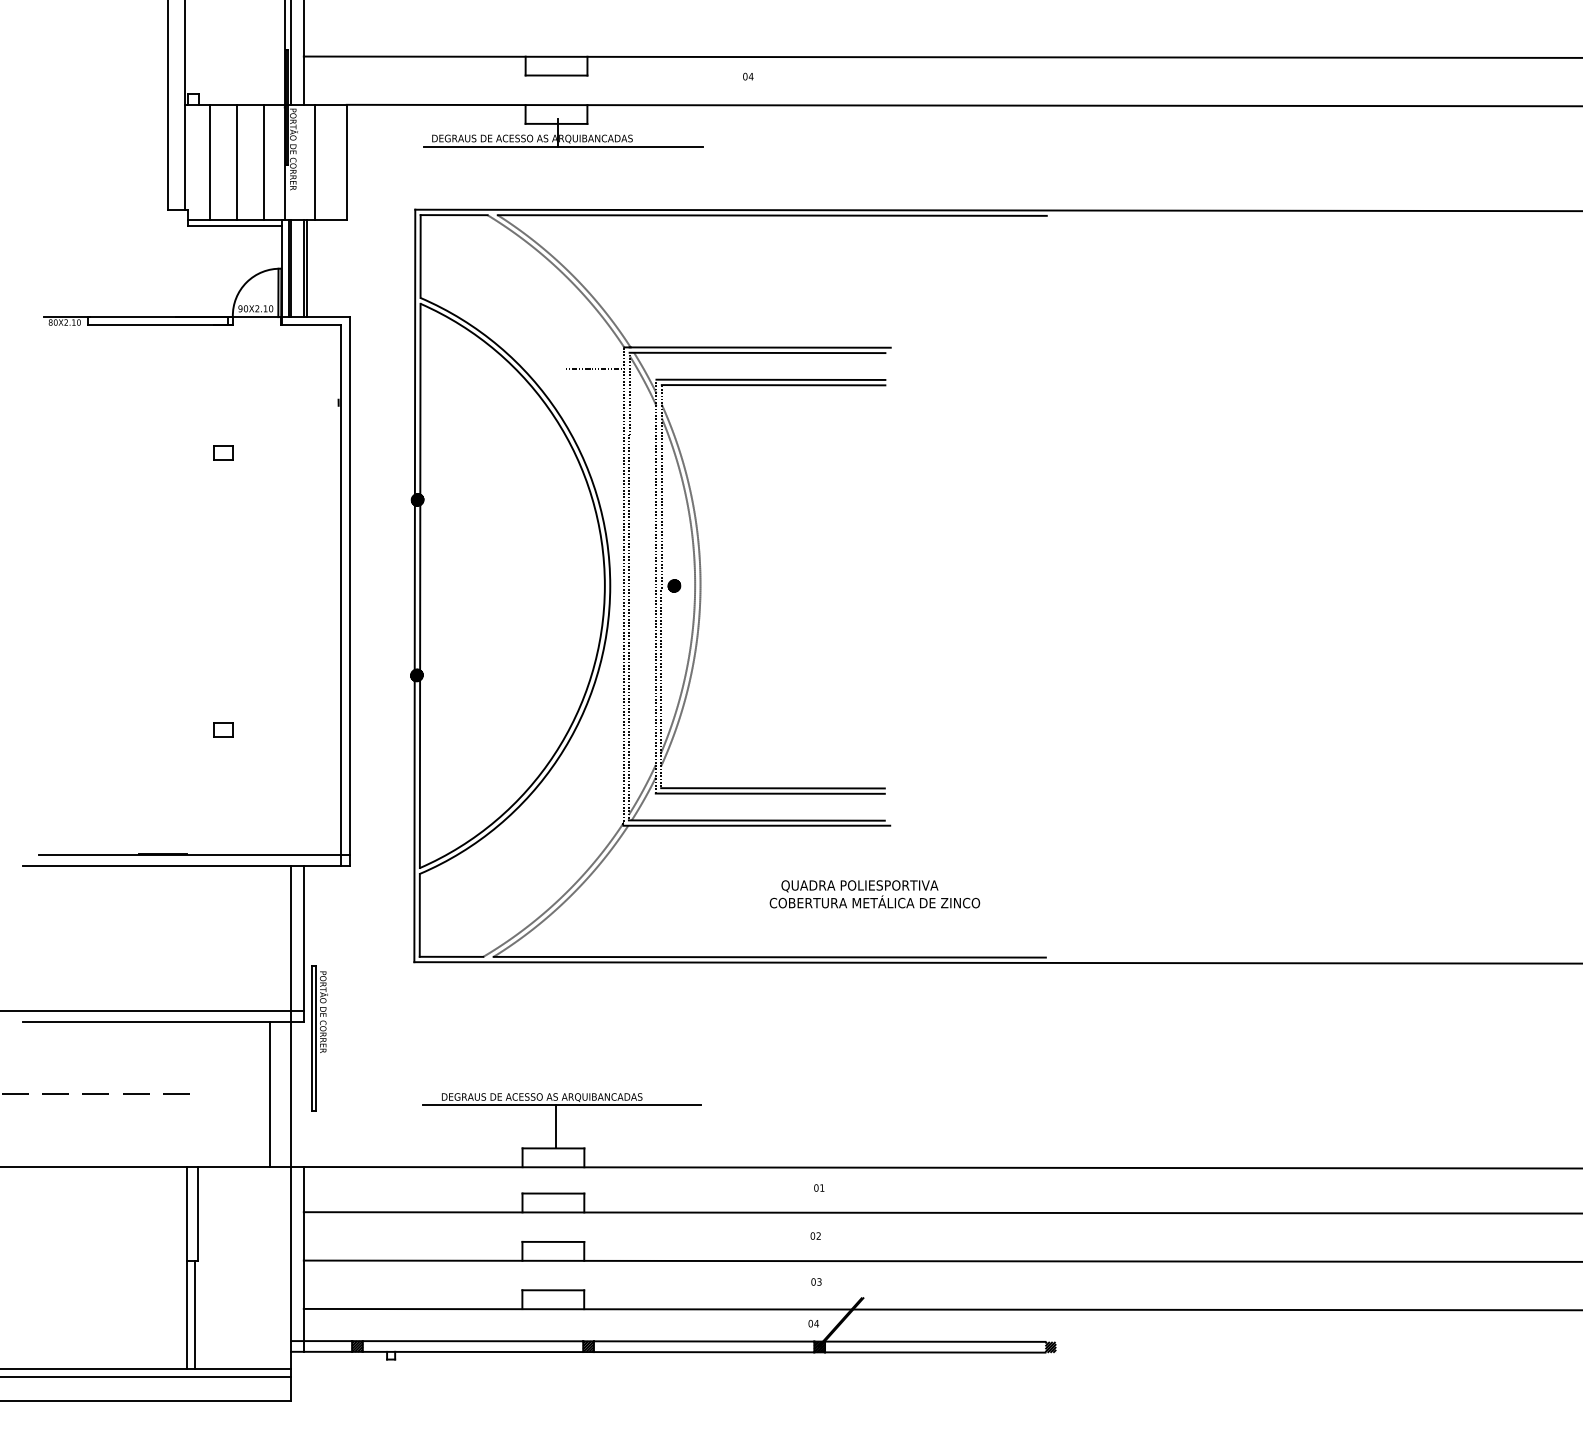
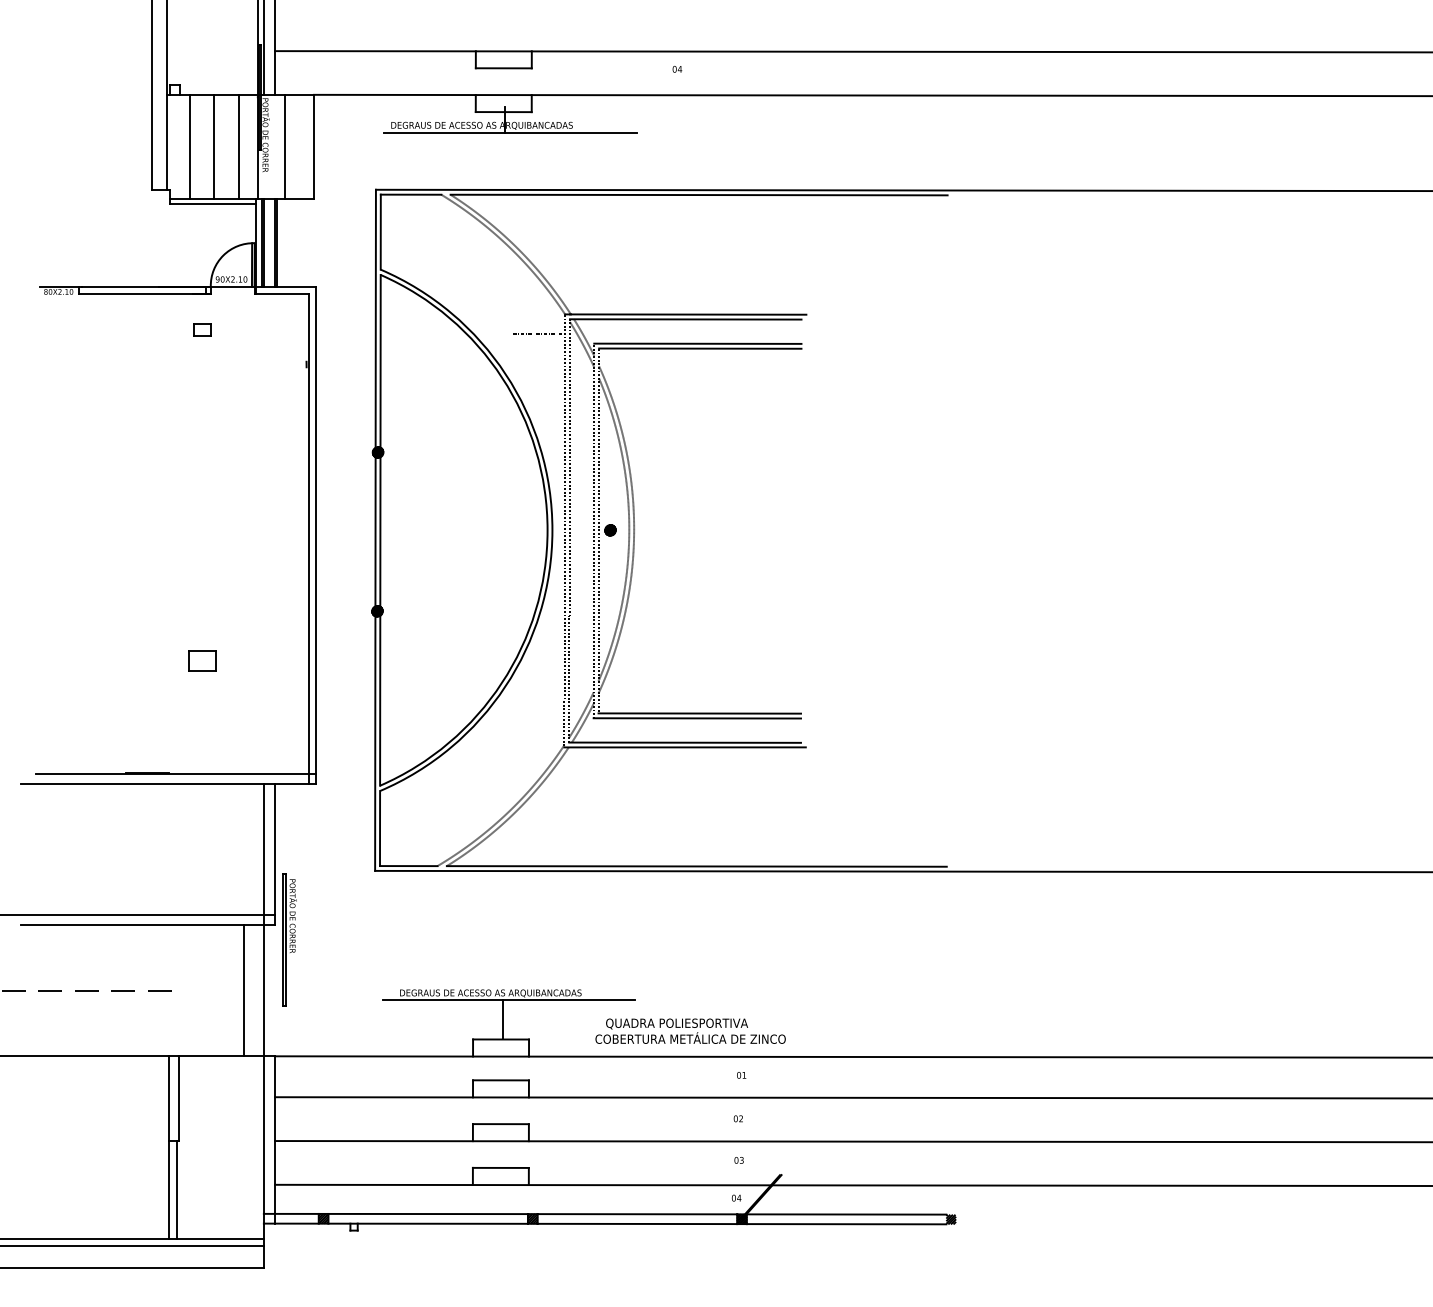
part: (223, 452) -> (202, 329), moved
part: (223, 729) -> (202, 660), size x1.6
text: (874, 894) -> (690, 1031), moved

